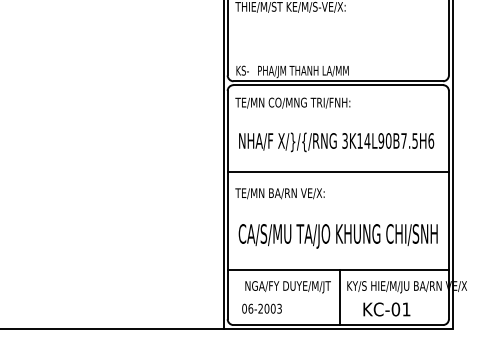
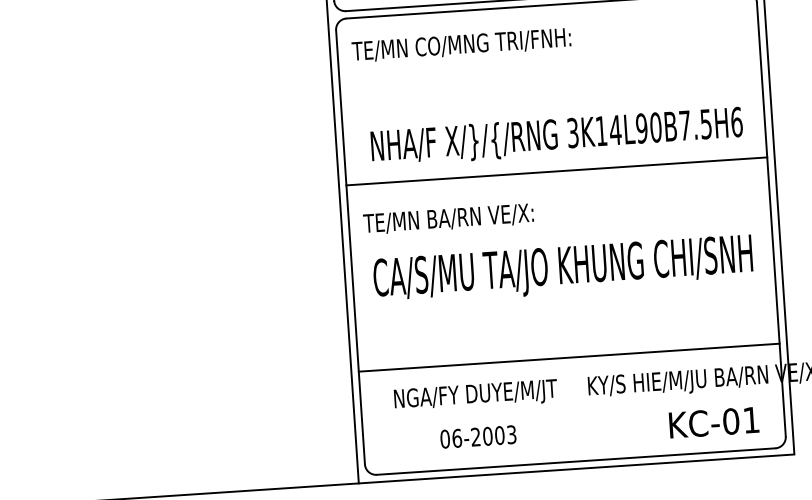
text: (336, 142) -> (556, 137), moved
text: (337, 236) -> (561, 270), moved
line: (340, 297) -> (576, 408), removed
text: (261, 308) -> (477, 436), moved
text: (386, 309) -> (713, 422), moved

